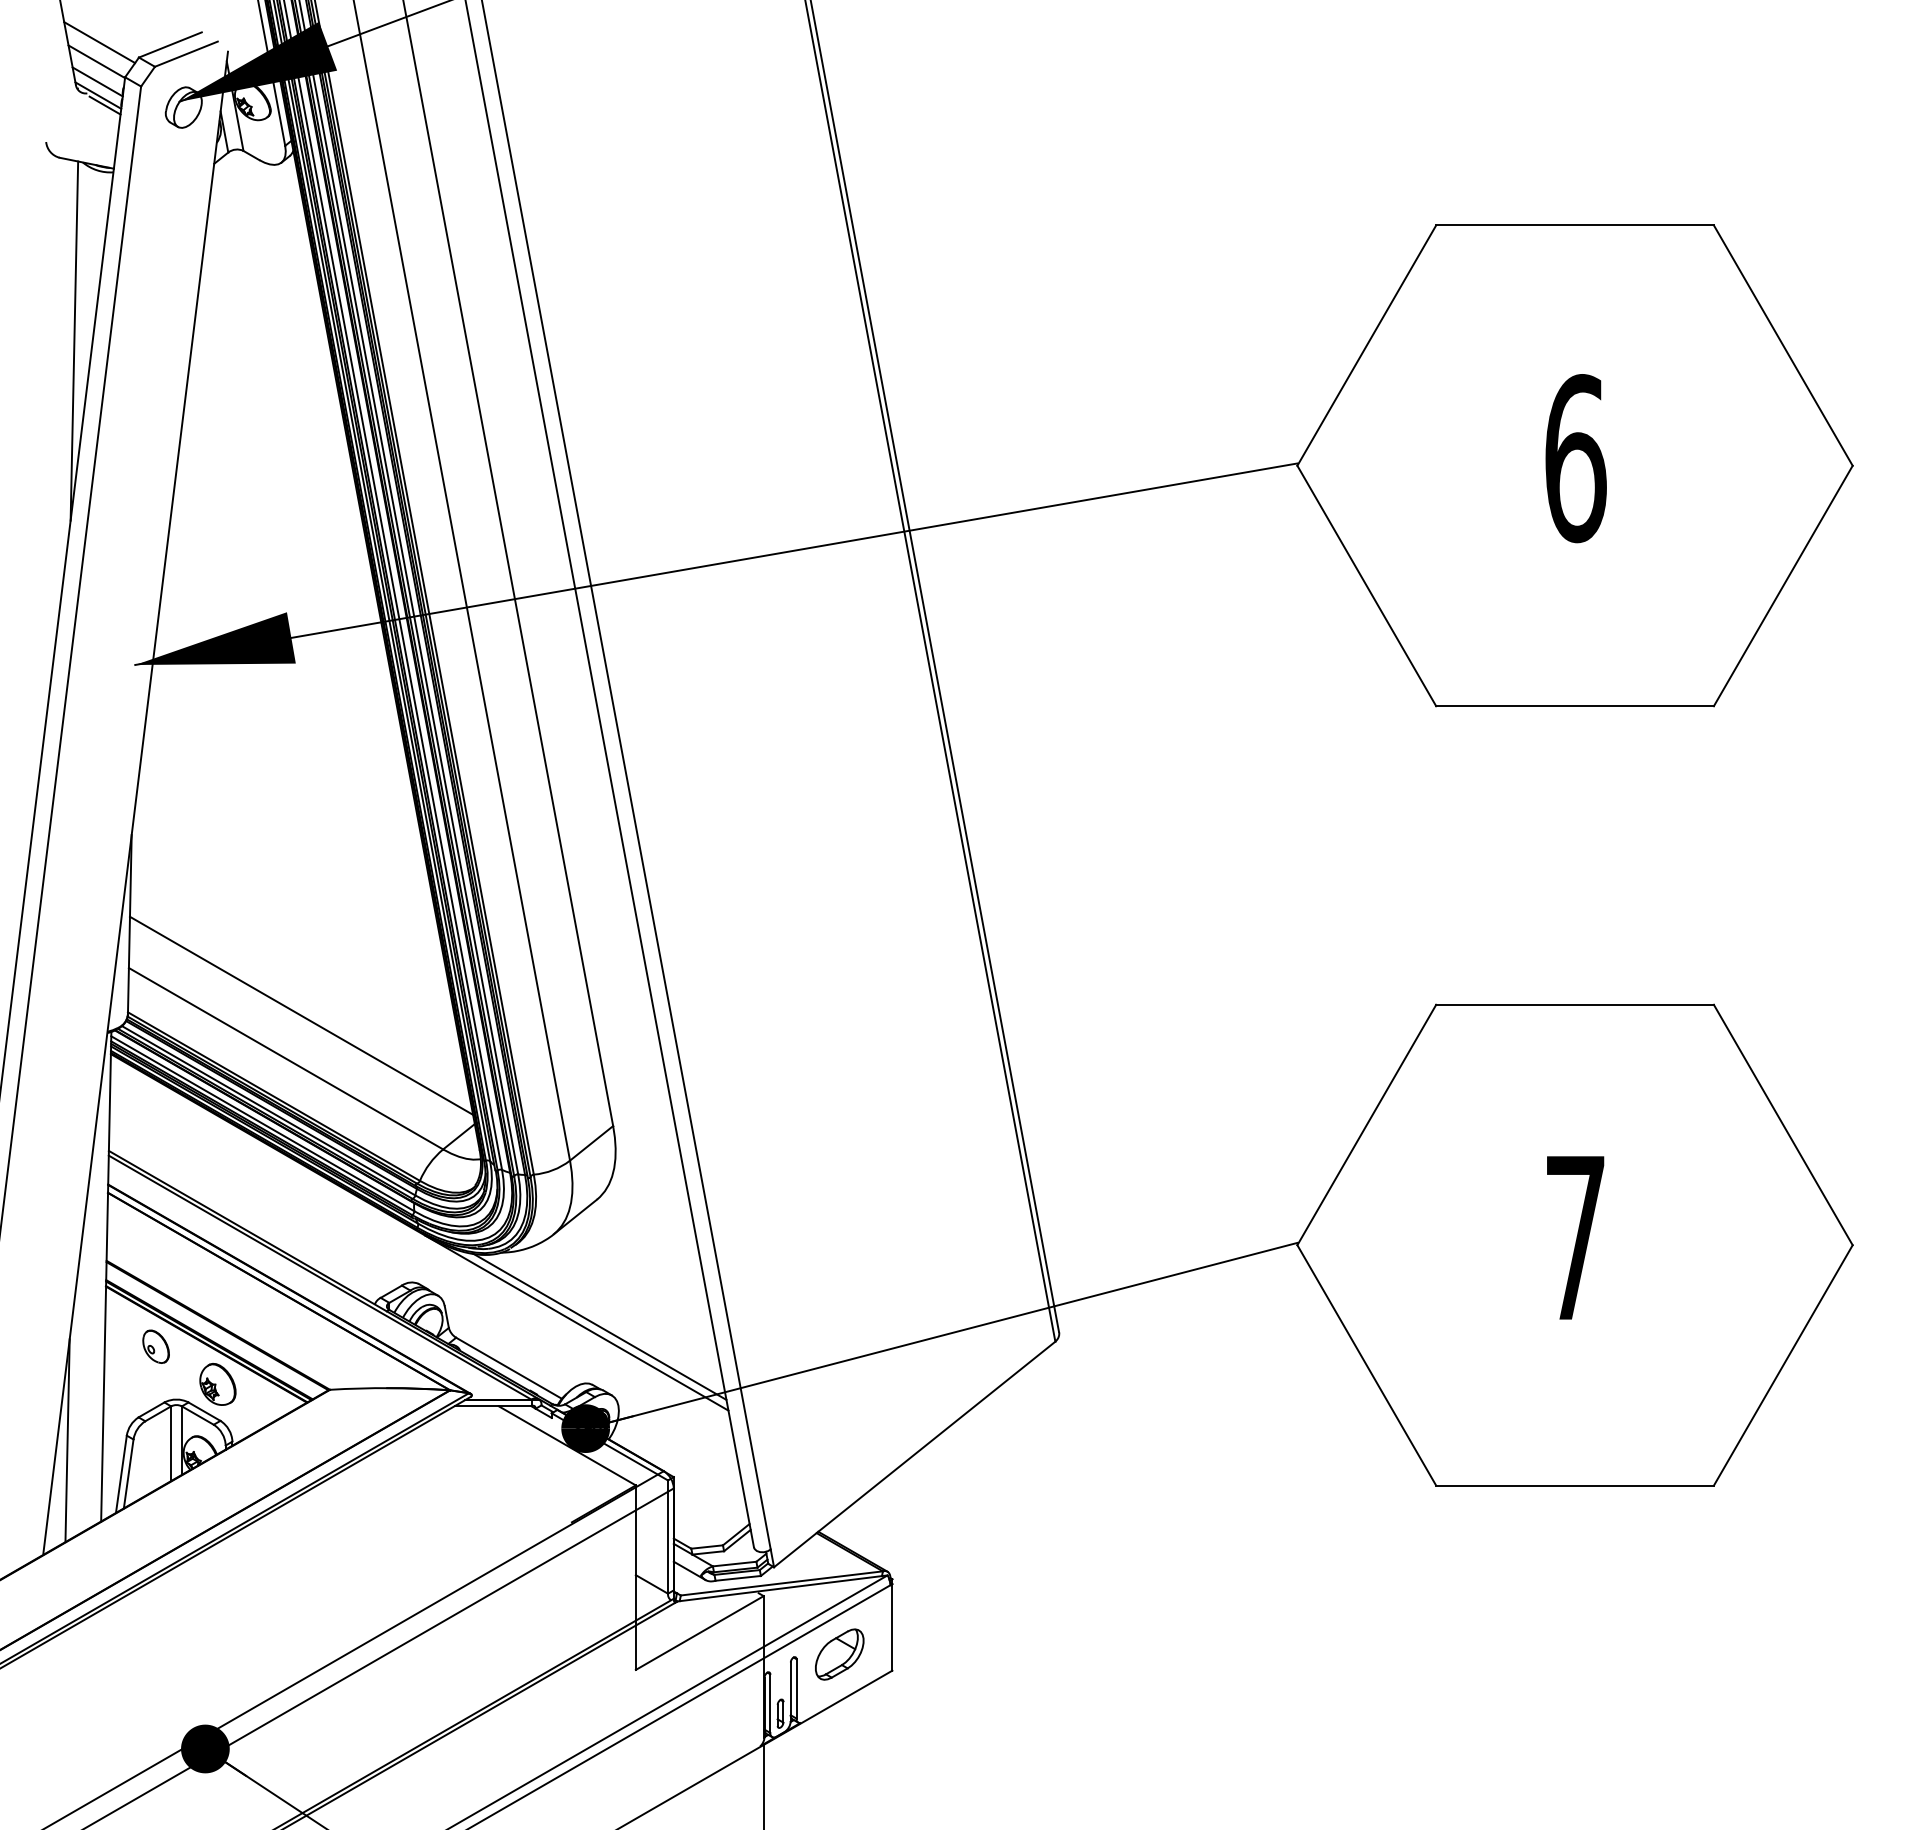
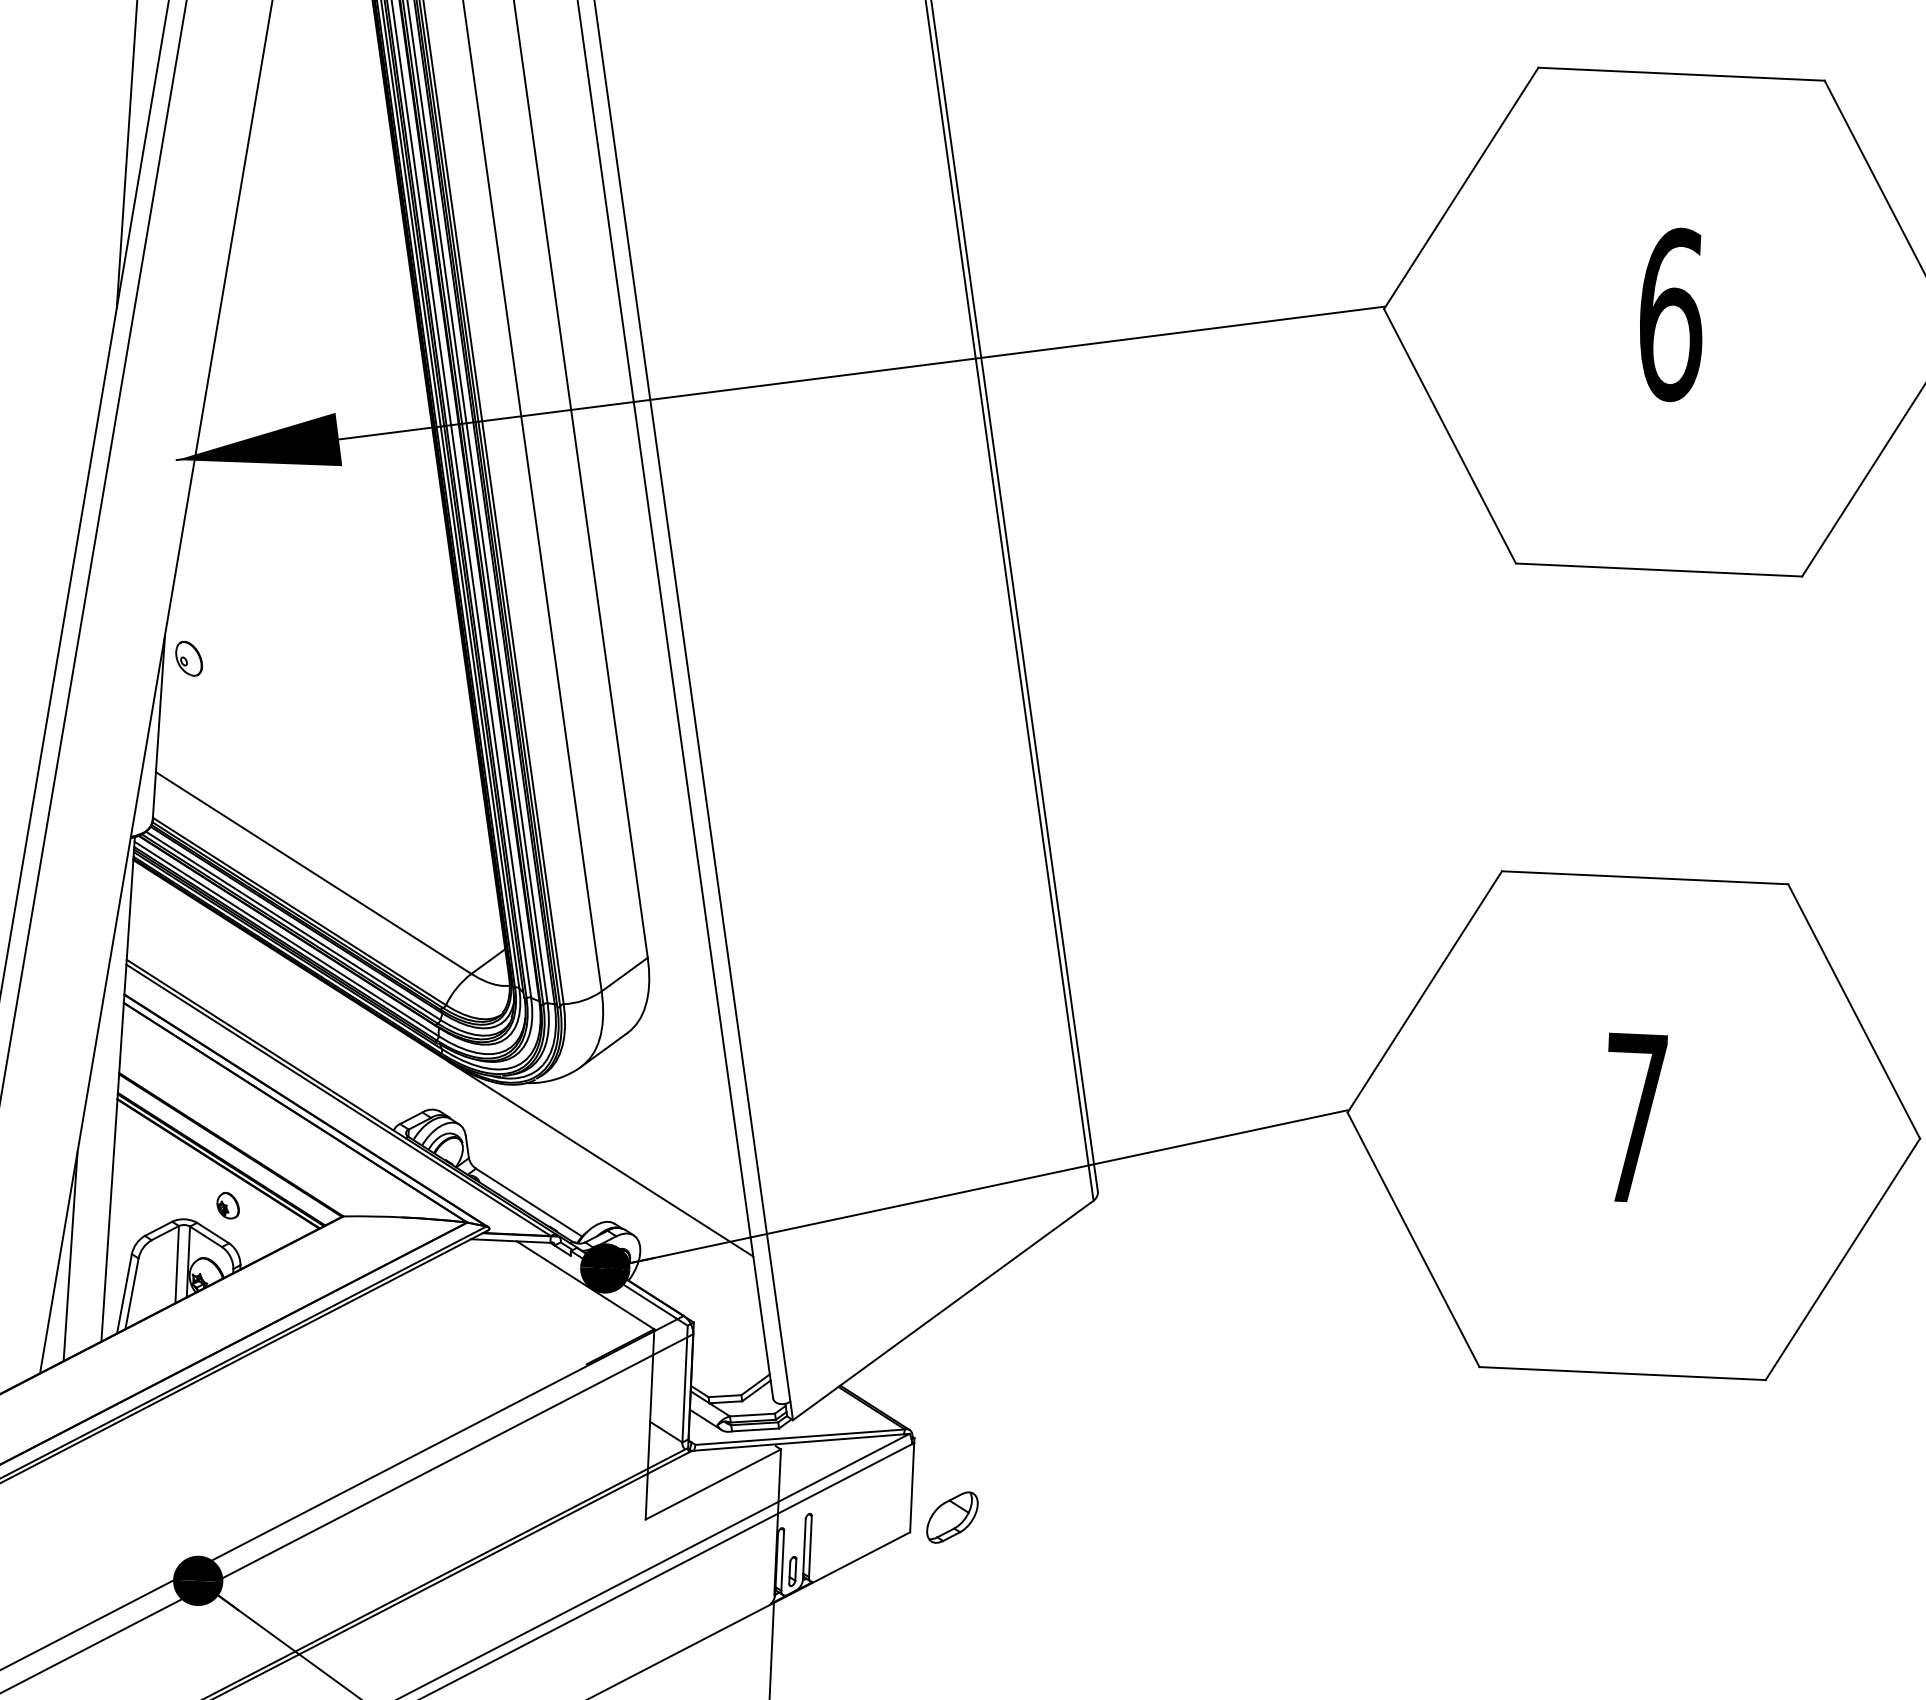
line: (301, 1015) -> (331, 829), removed
line: (599, 1326) -> (624, 1163), removed
part: (155, 1346) -> (188, 658), moved
part: (217, 1384) -> (227, 1205), size x0.6
part: (839, 1654) -> (952, 1517), moved

